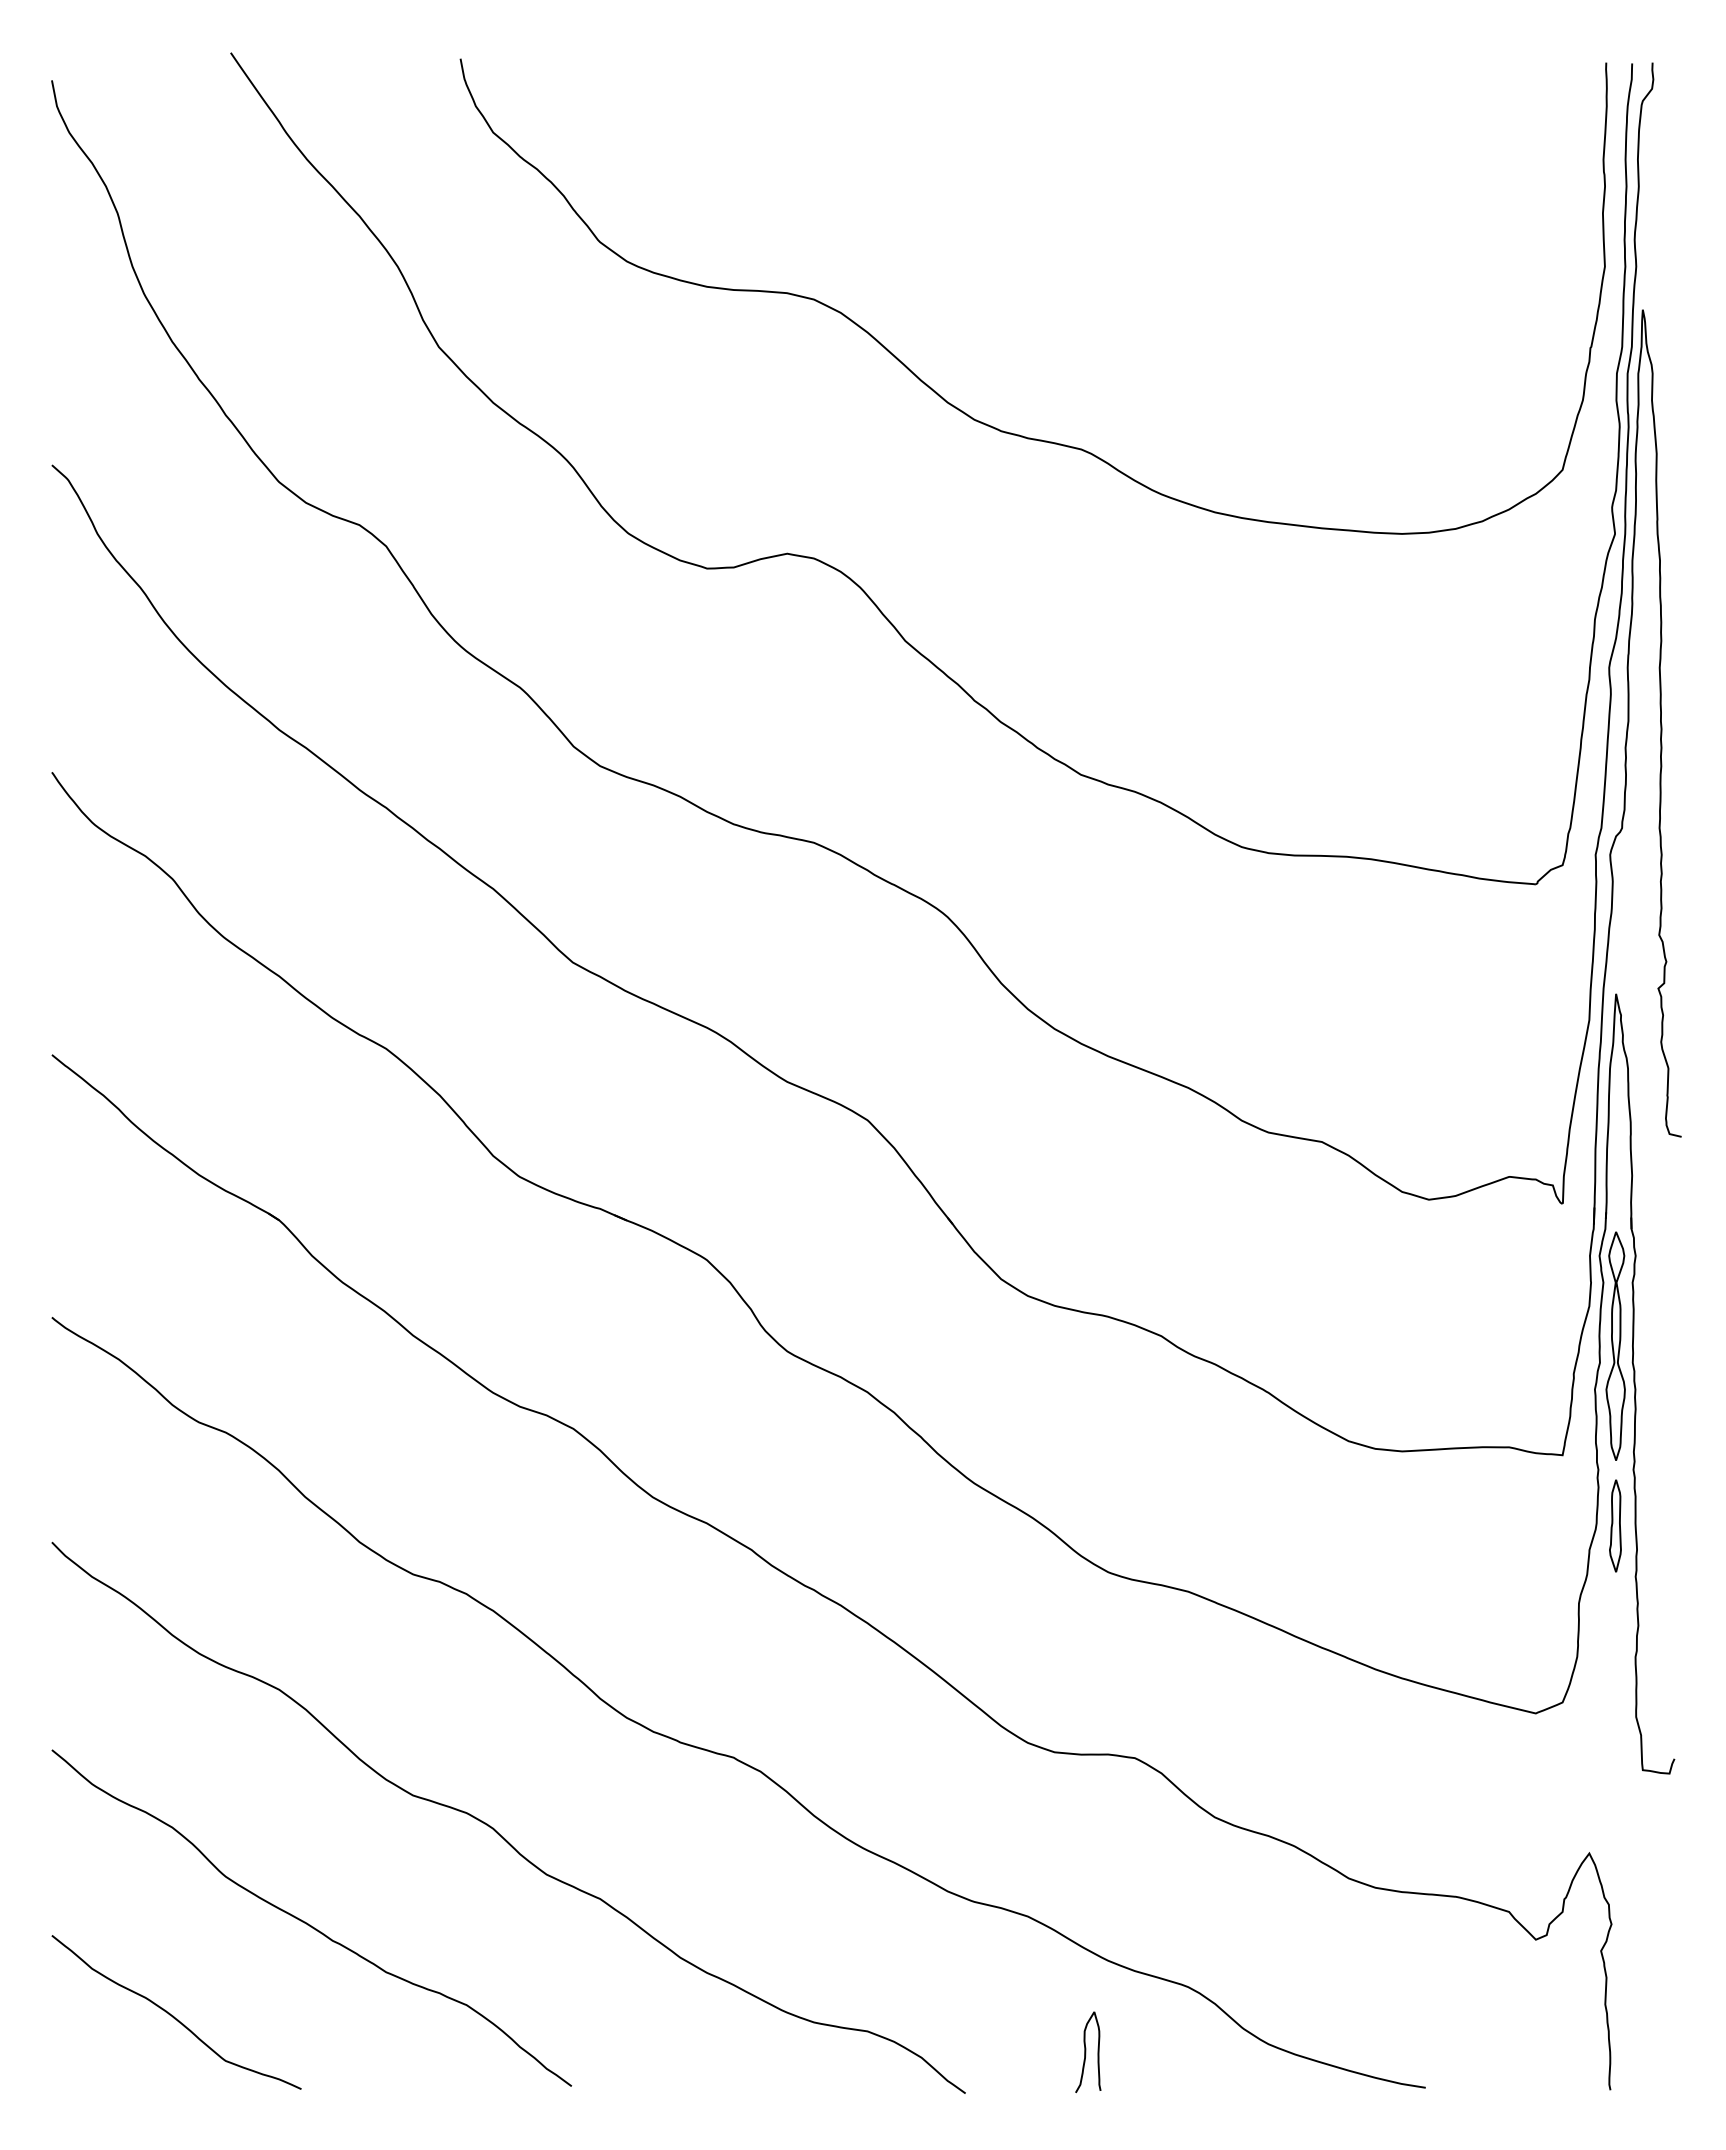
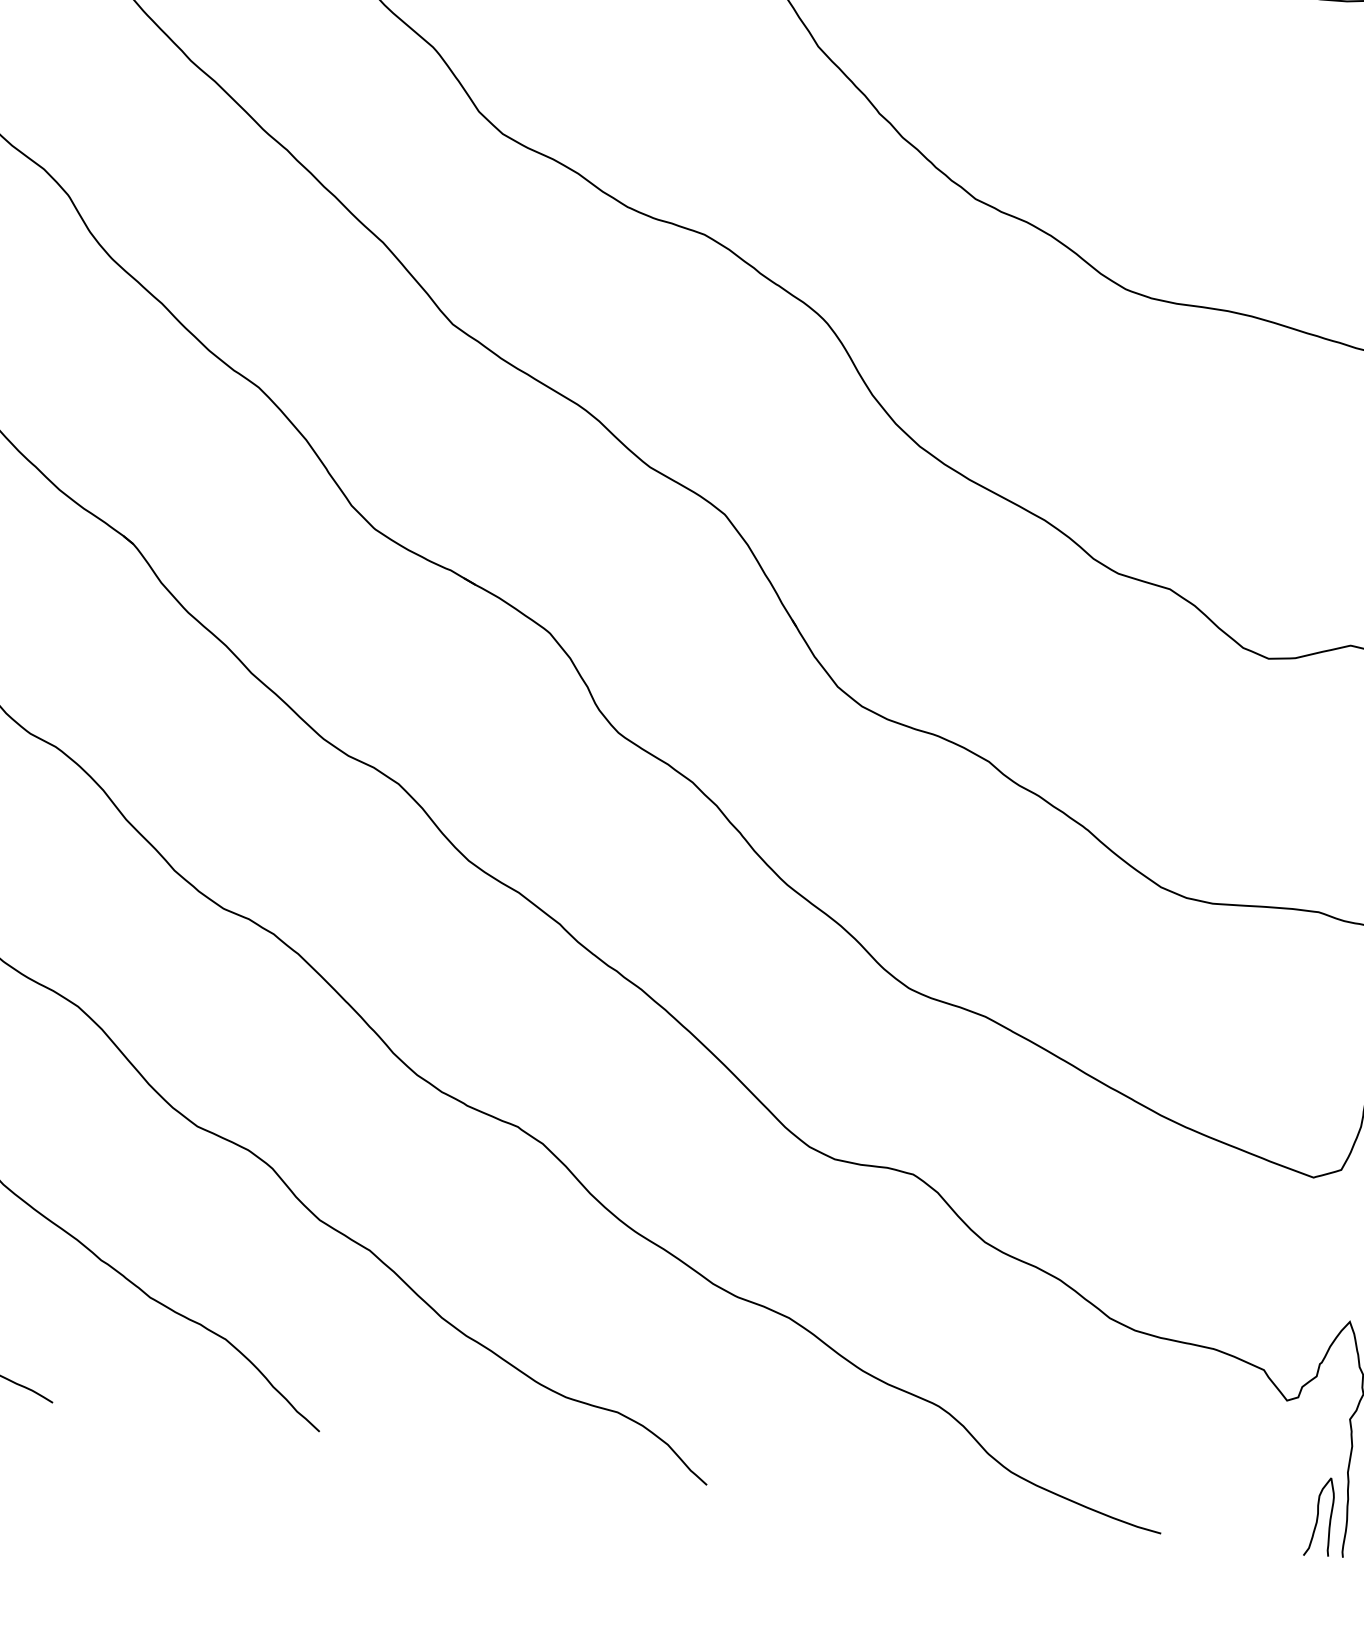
curve: (1086, 2052) -> (1318, 1517), moved

